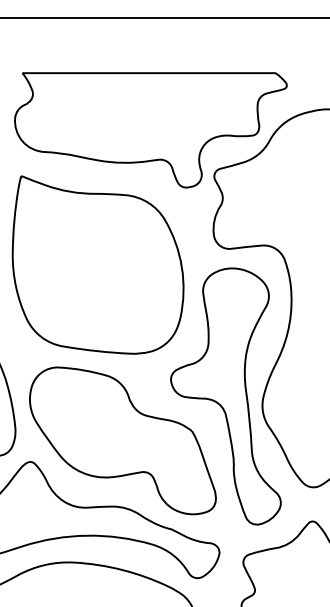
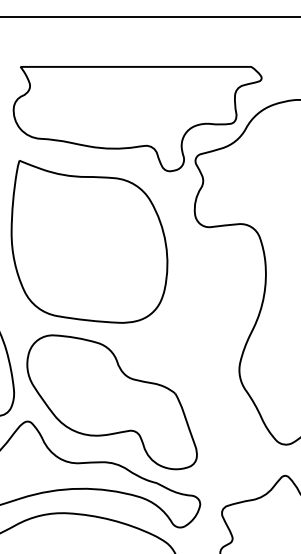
part: (226, 396) -> (206, 361), removed

